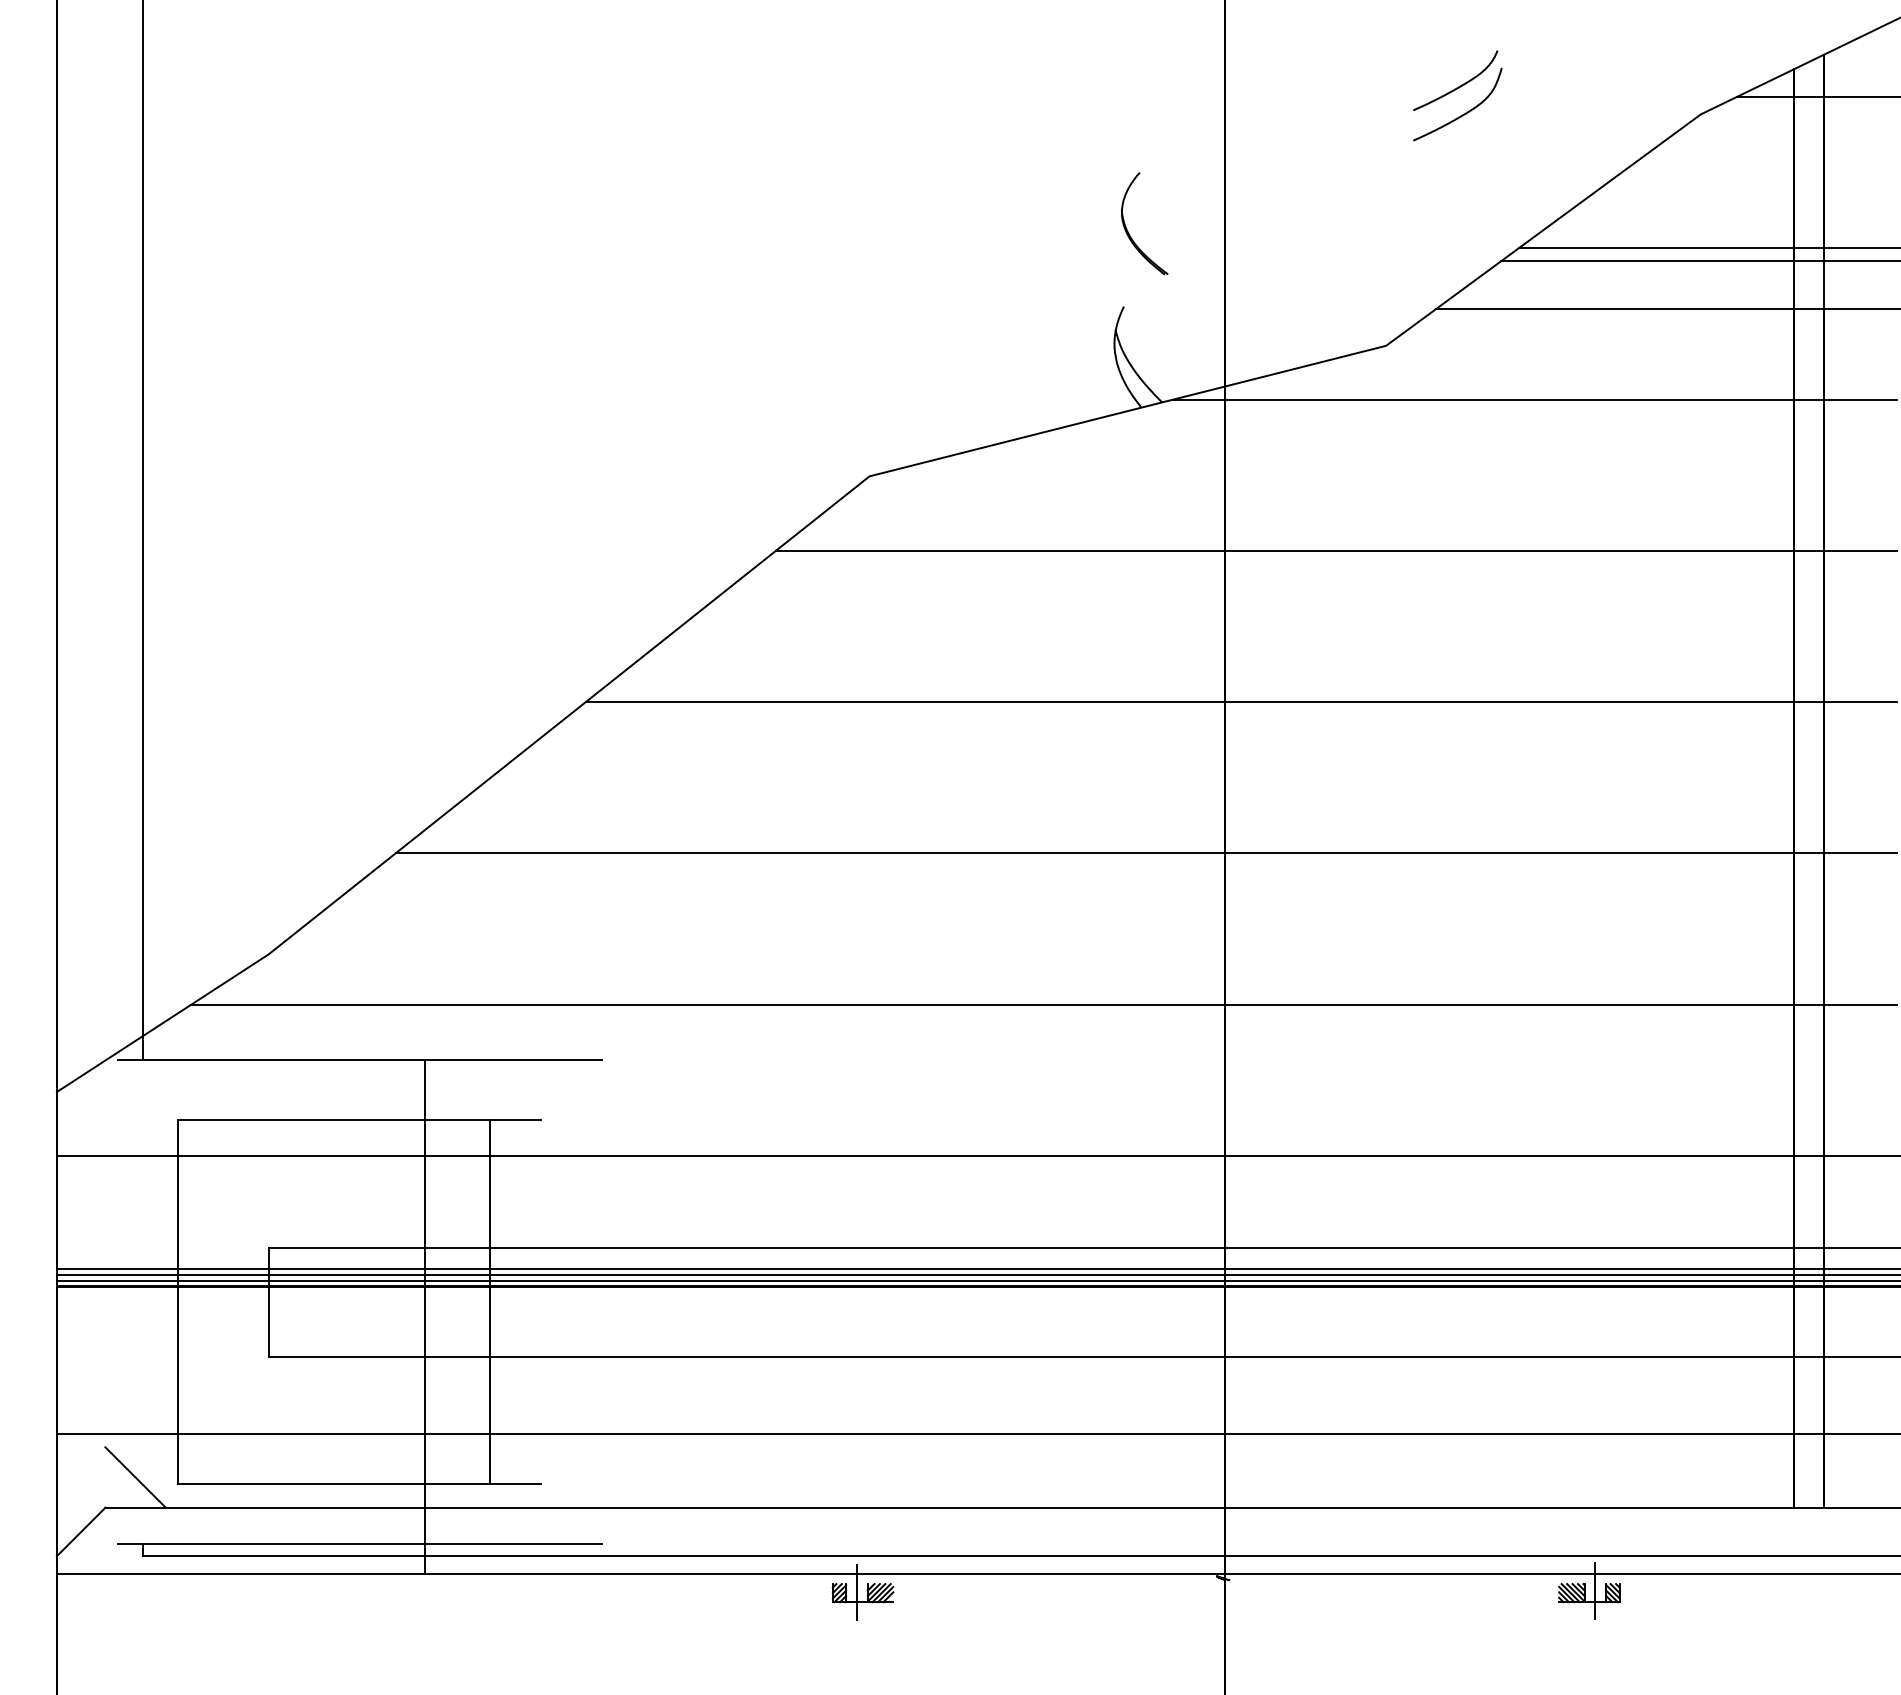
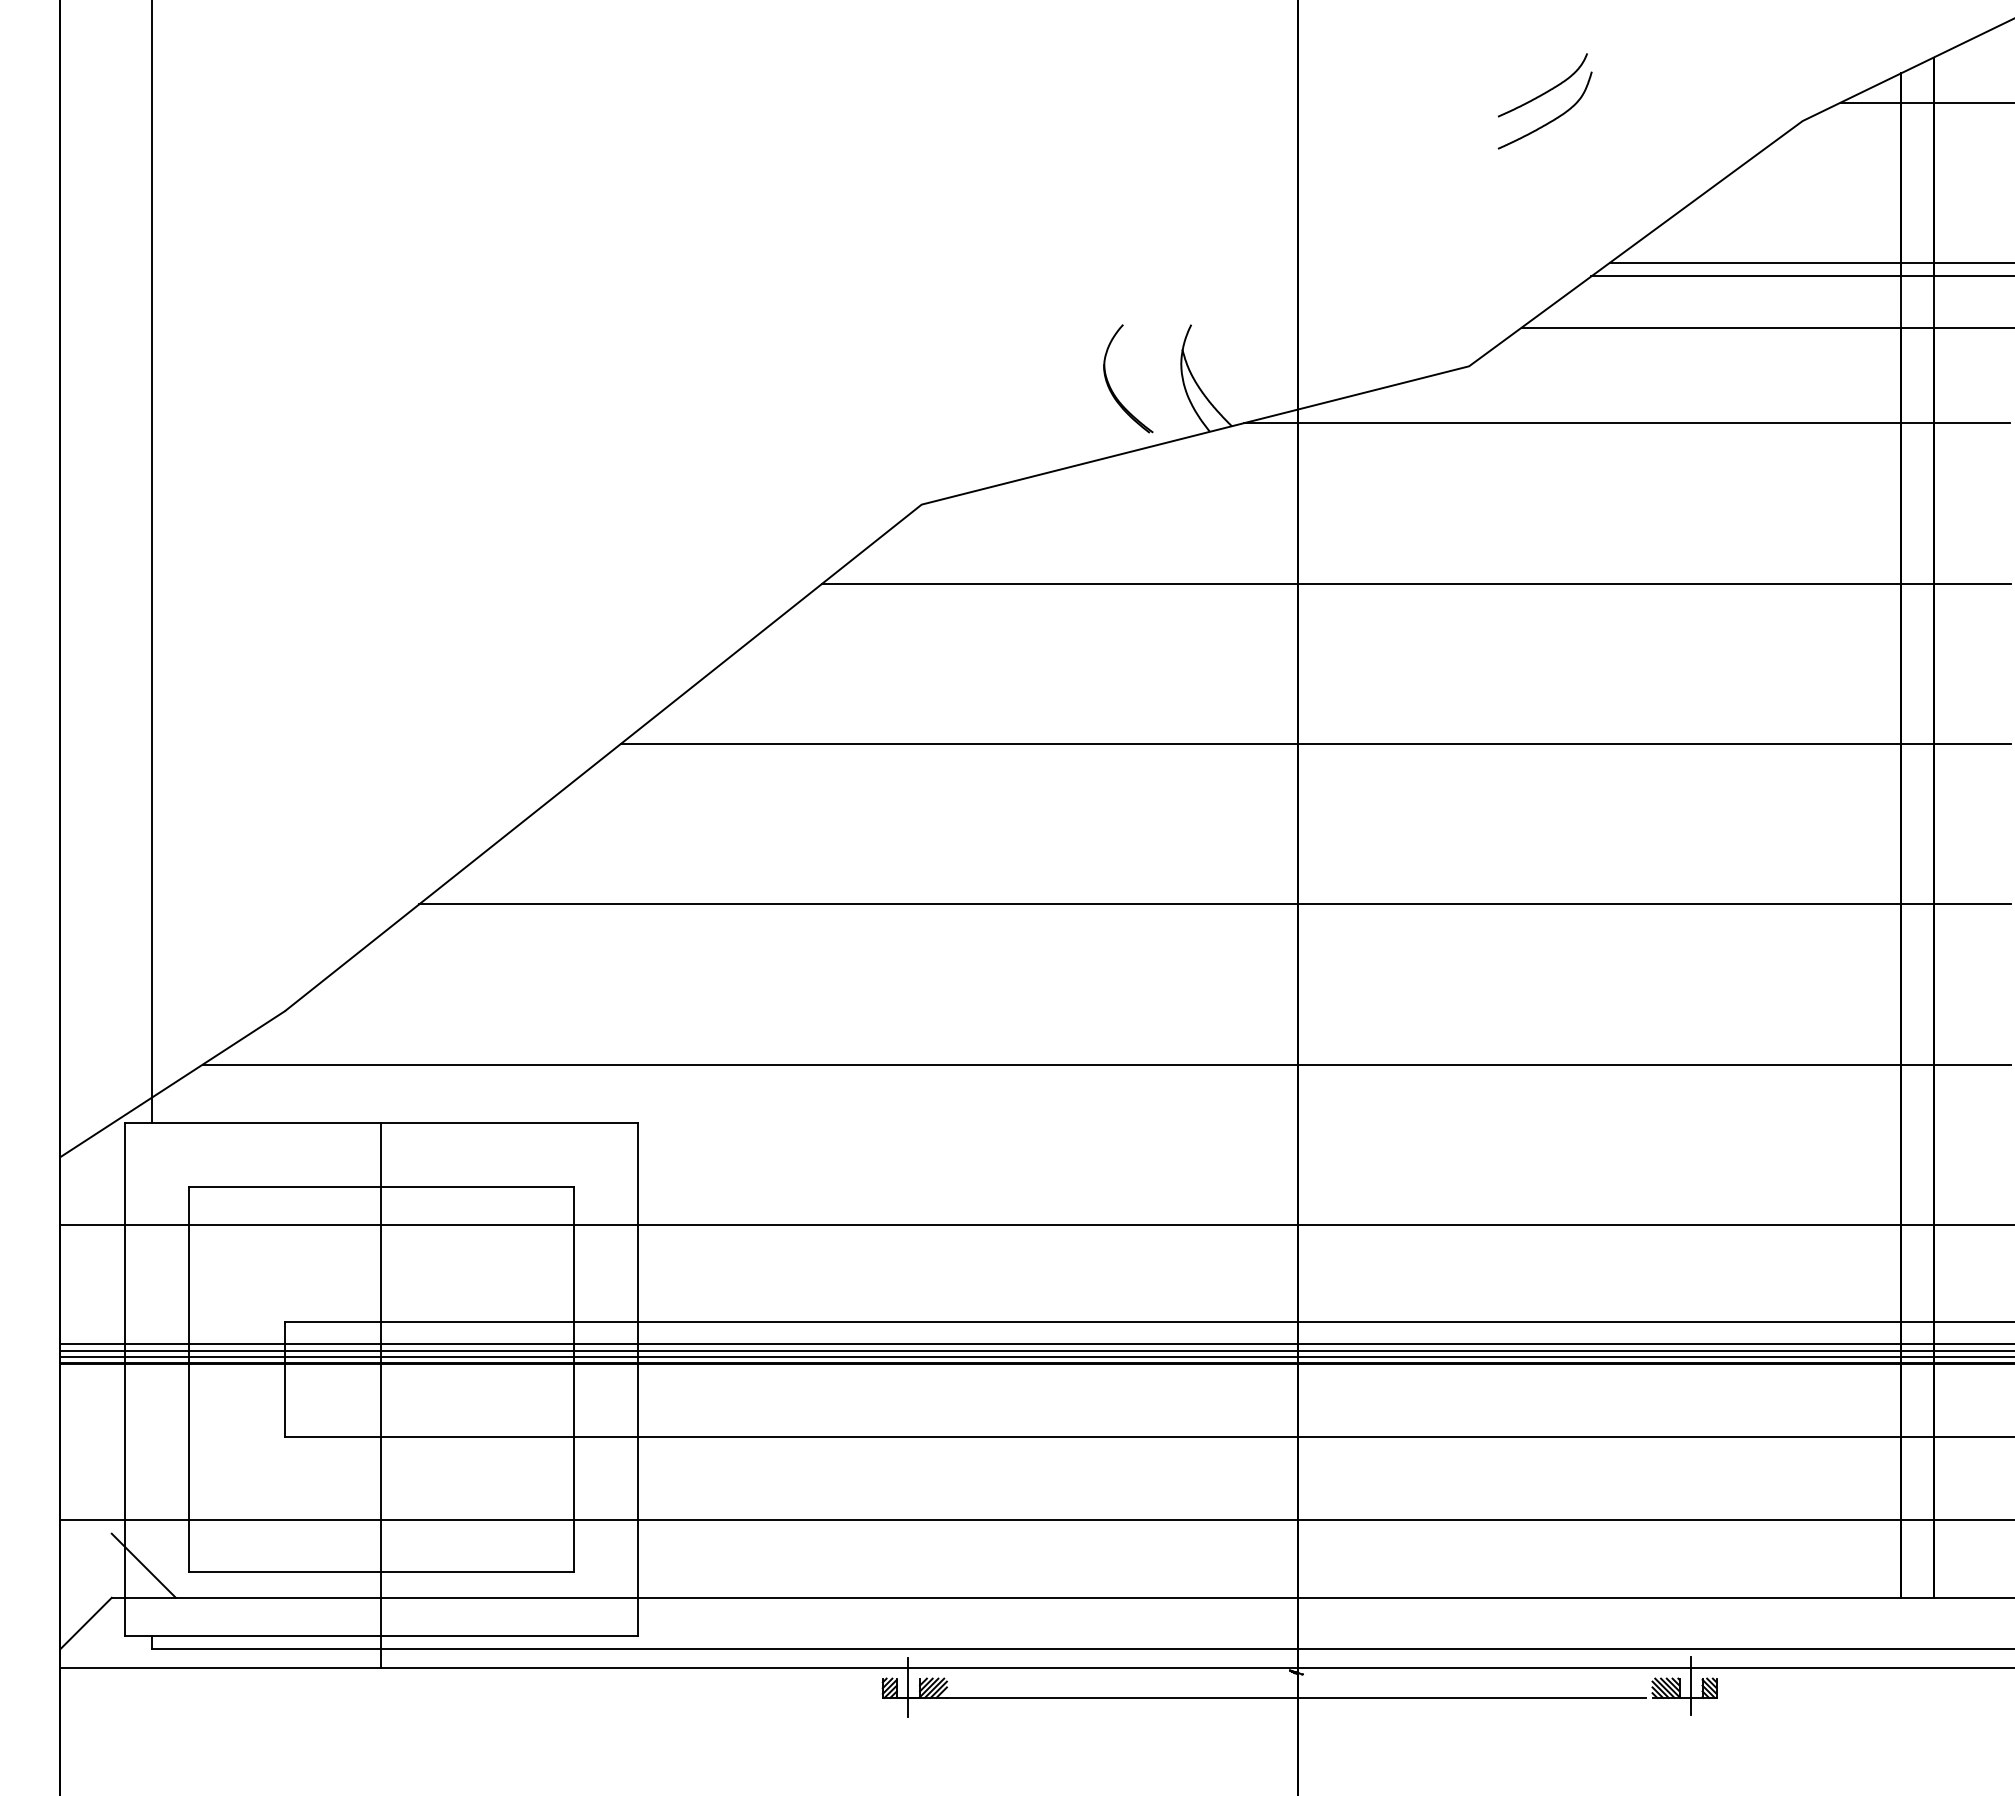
part: (1128, 231) -> (1111, 387), moved
line: (117, 1301) -> (124, 1379), added
line: (490, 1301) -> (573, 1379), moved
line: (601, 1301) -> (637, 1379), added
line: (424, 1316) -> (381, 1395), moved
line: (1223, 1601) -> (1296, 1697), added

